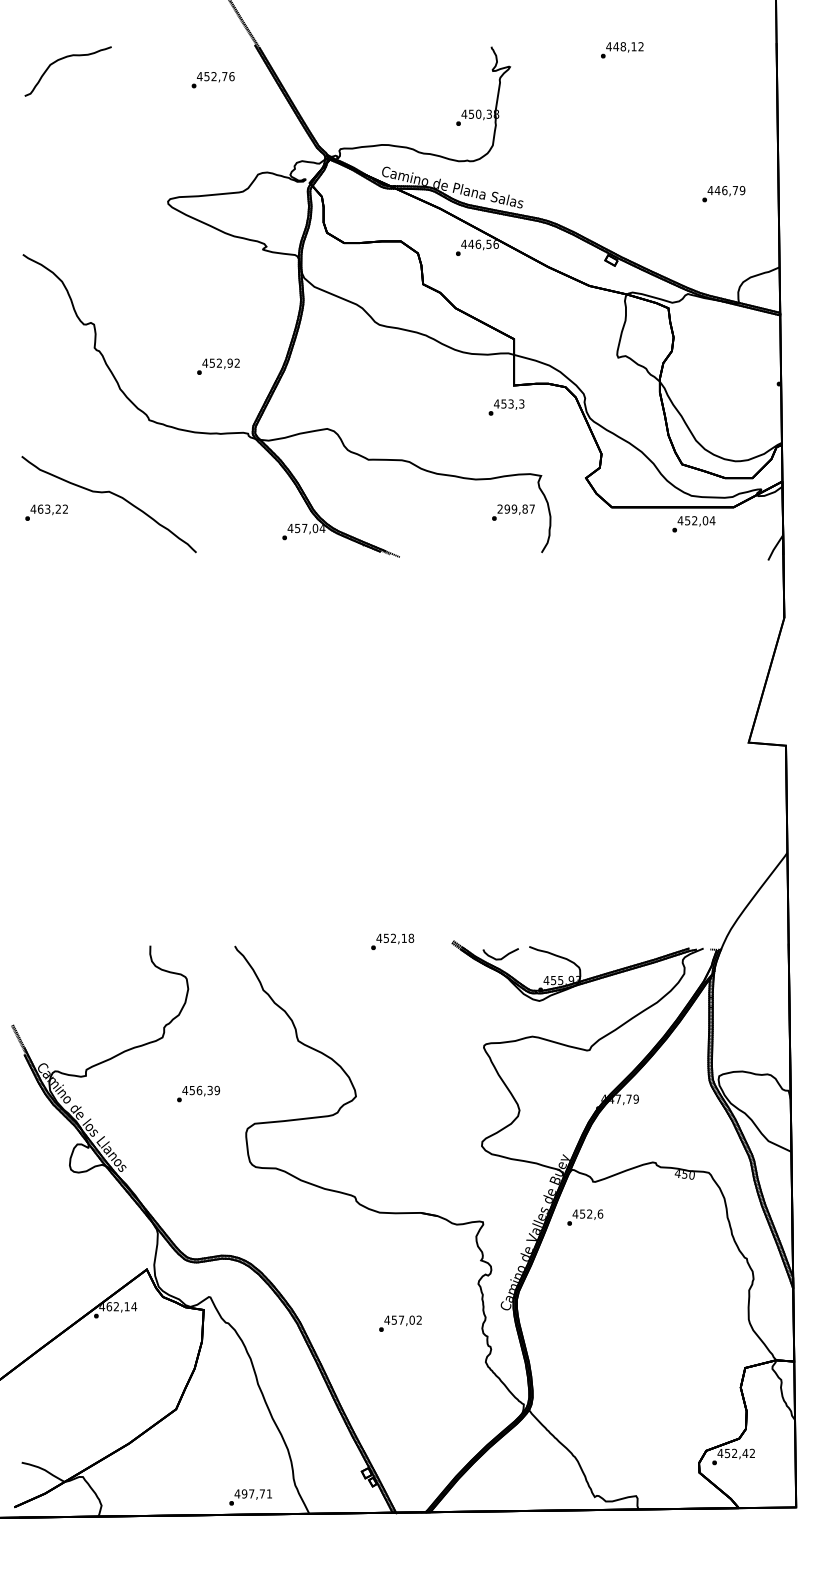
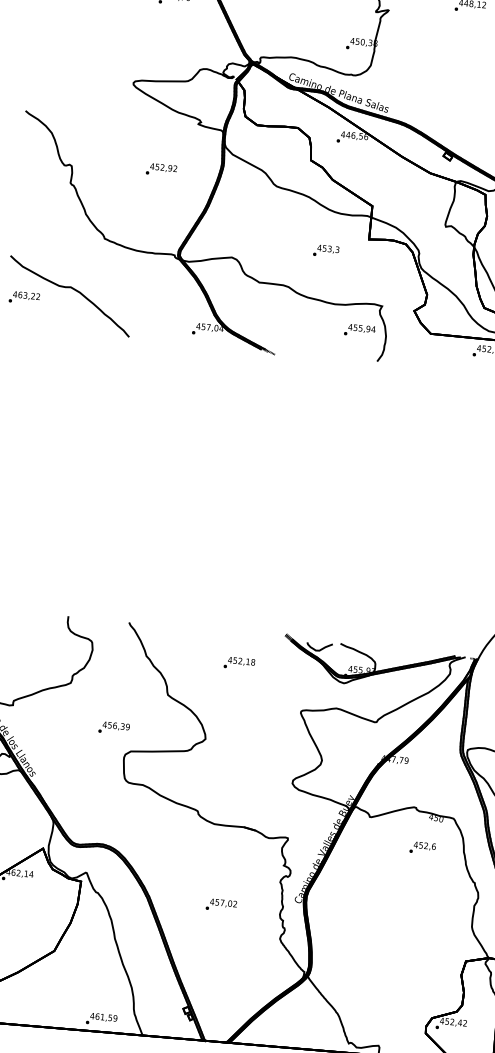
text: (218, 366) -> (161, 169), moved
text: (506, 407) -> (326, 251), moved
text: (516, 508) -> (362, 327), 299,87 -> 455,94
text: (392, 941) -> (239, 663), moved
text: (198, 1093) -> (114, 727), moved
text: (585, 1217) -> (422, 848), moved
text: (256, 1493) -> (106, 1017), 497,71 -> 461,59

